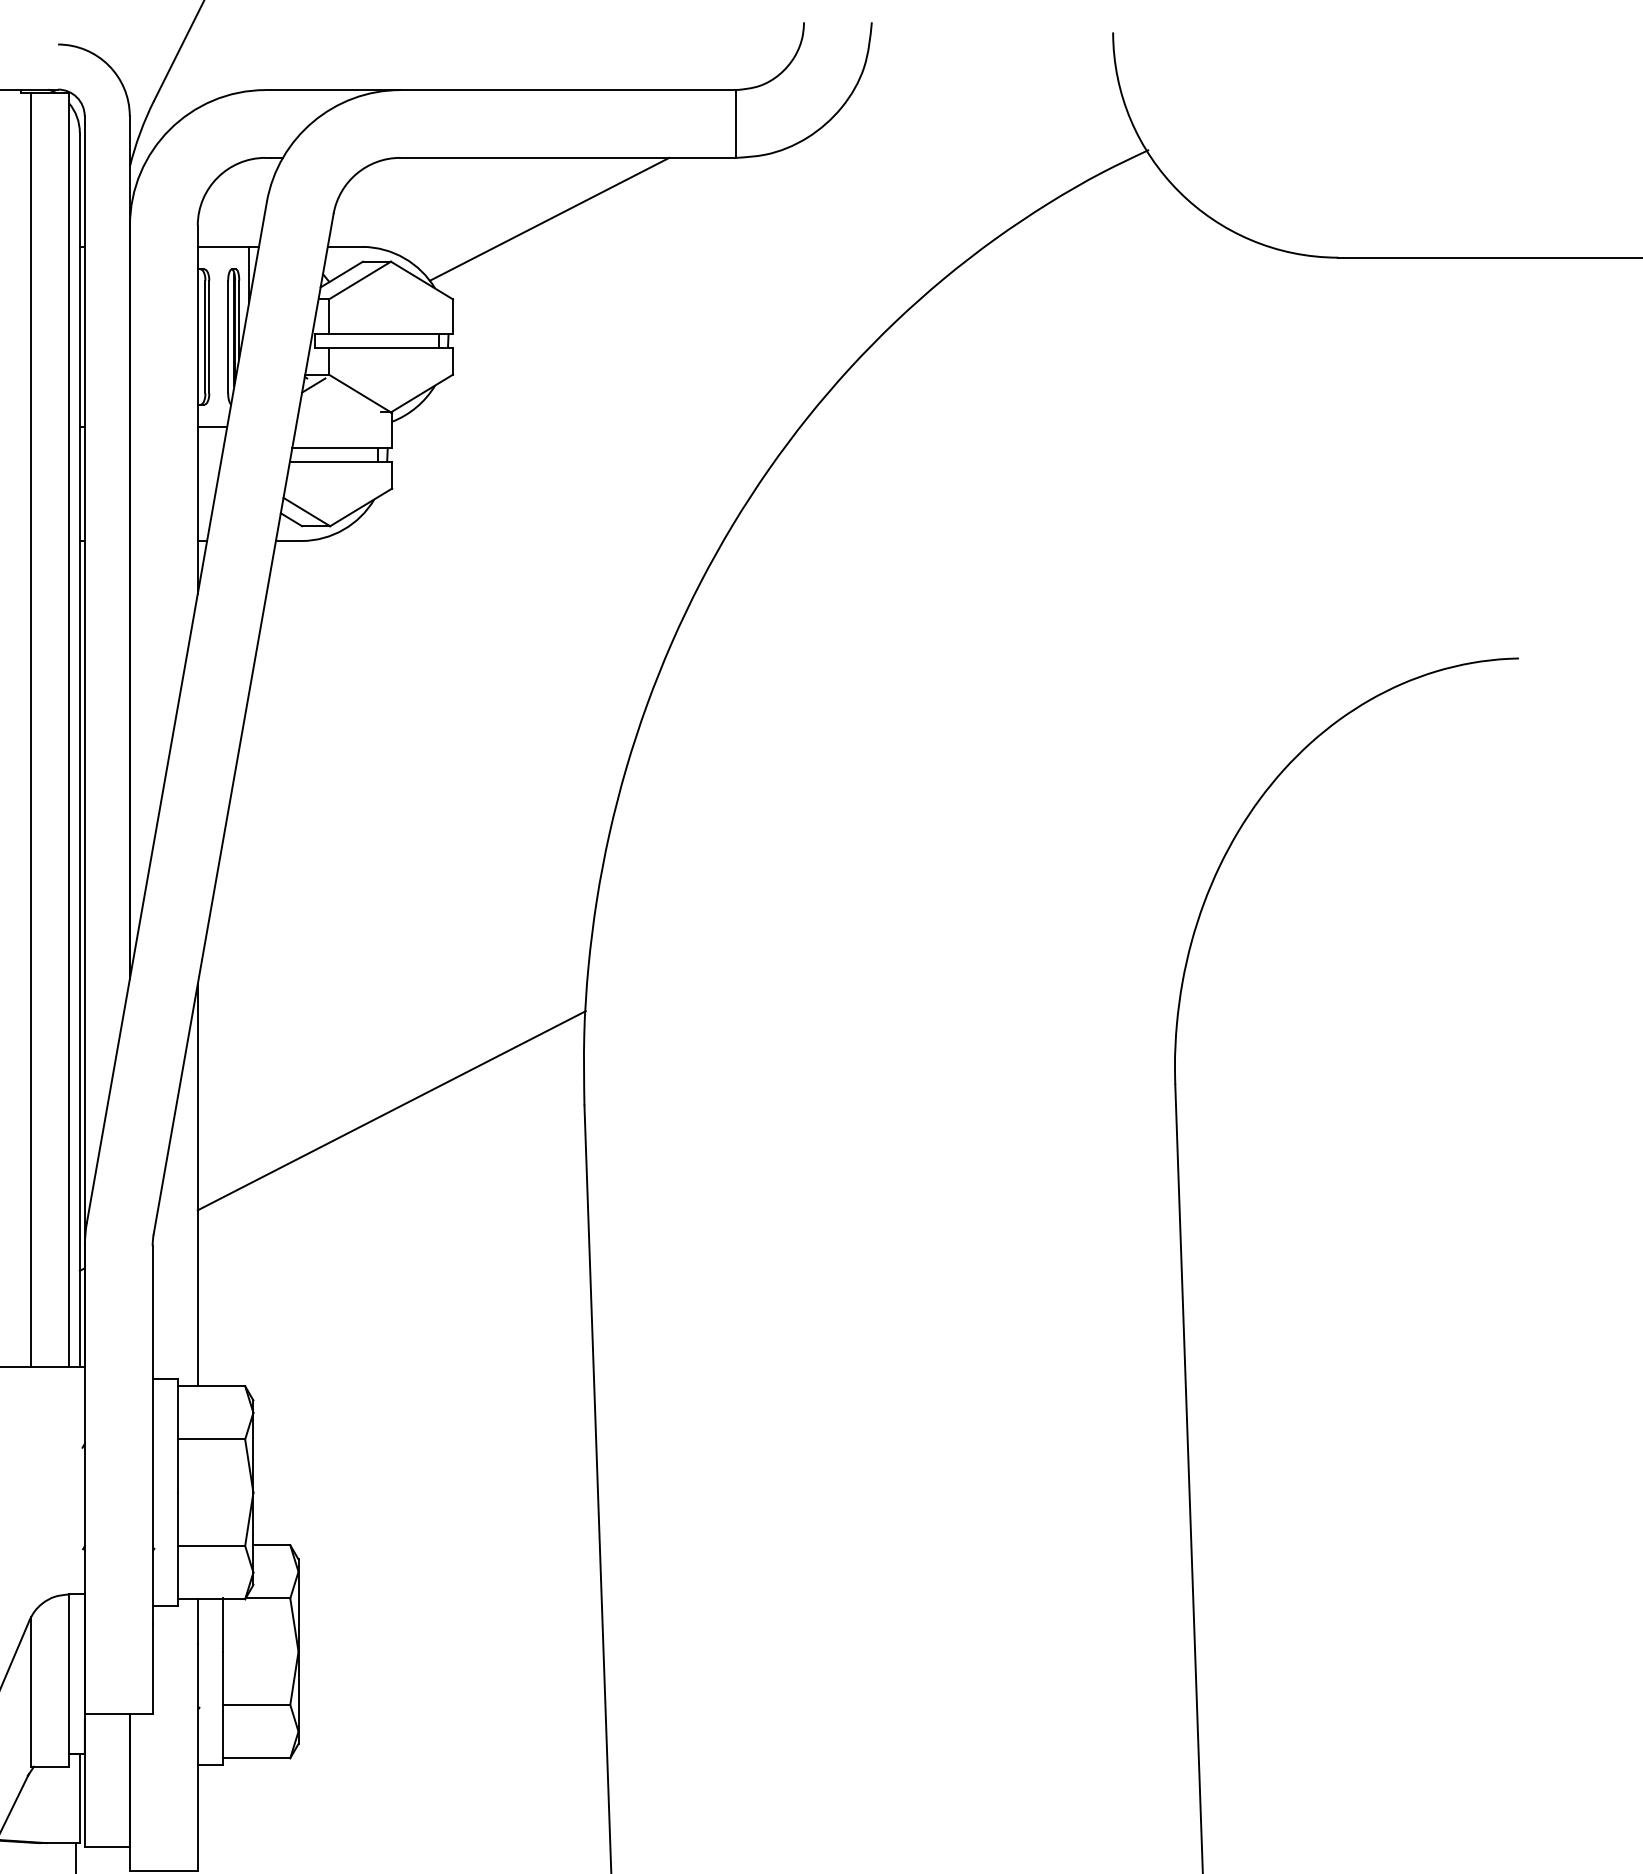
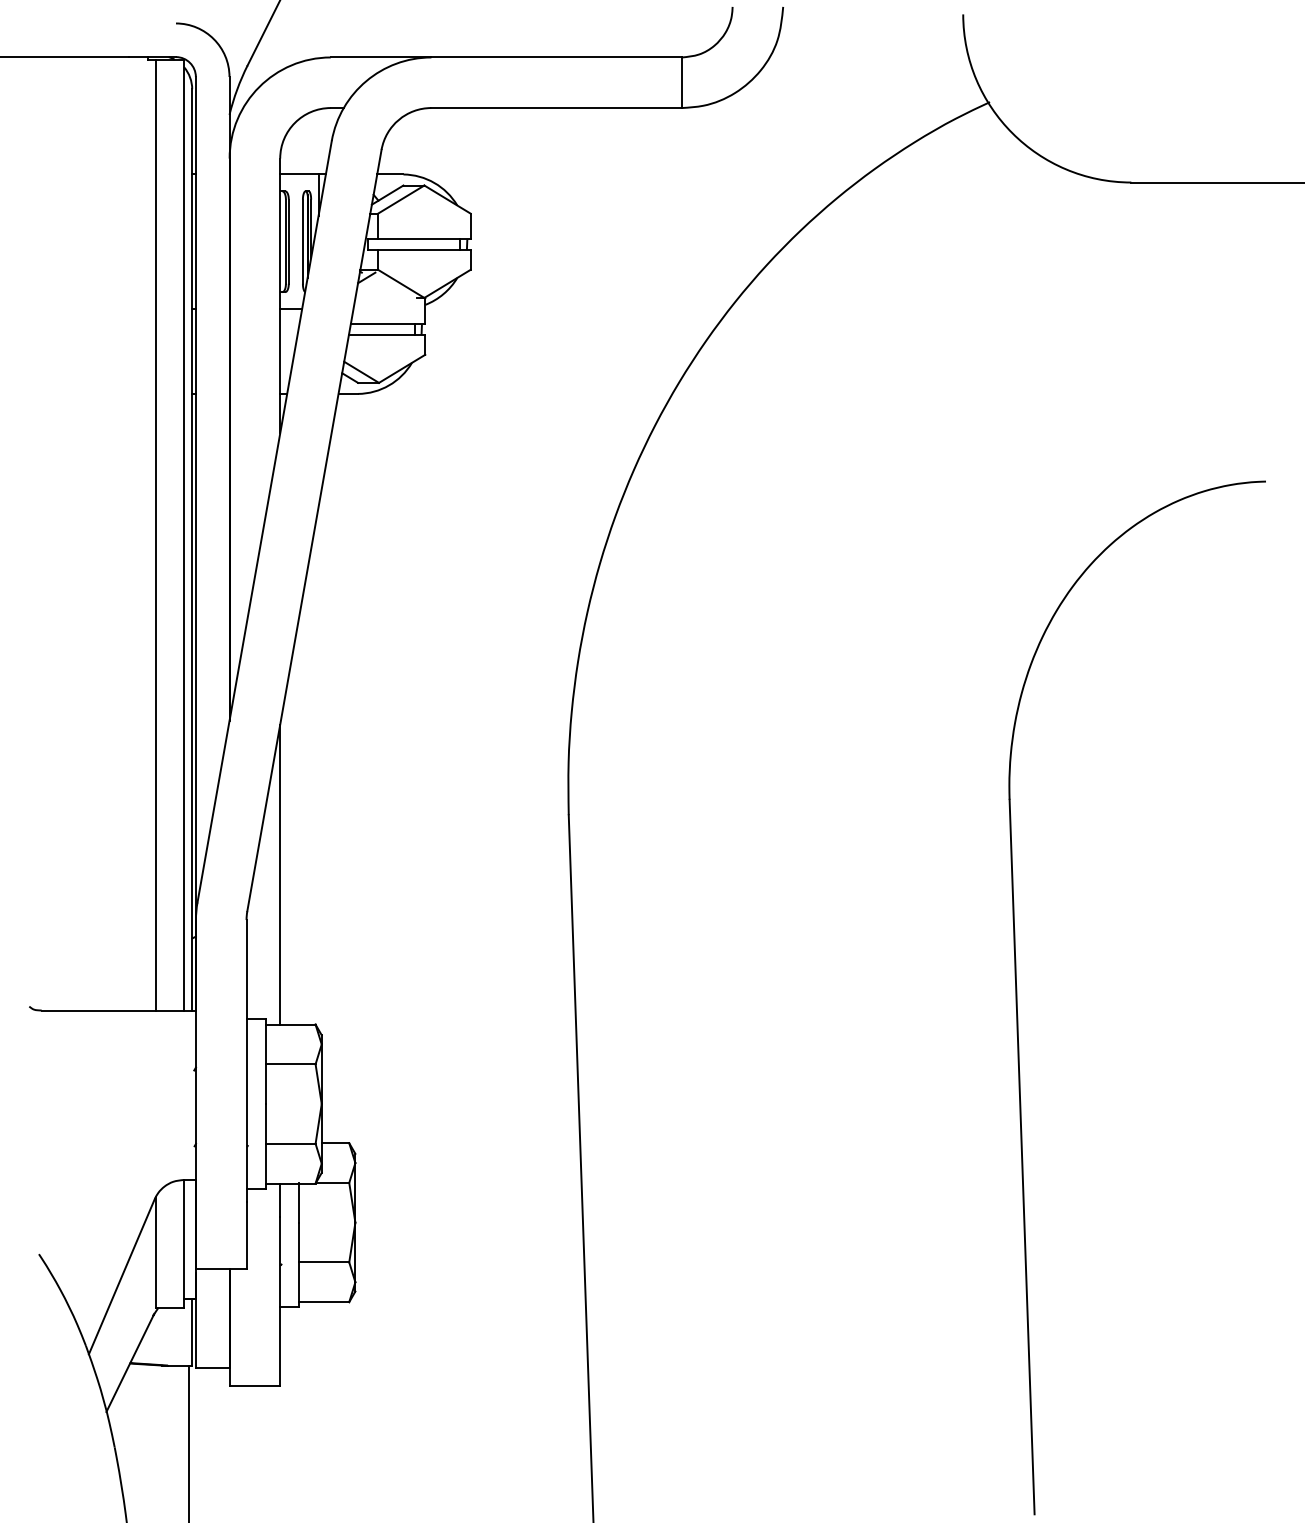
line: (549, 218) -> (542, 153), removed
line: (391, 1110) -> (424, 818), removed

